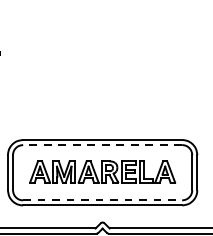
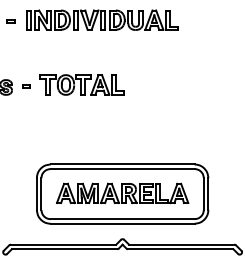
part: (57, 51) -> (81, 84), added
line: (102, 145) -> (122, 169), dashed -> solid
line: (102, 200) -> (122, 219), dashed -> solid

